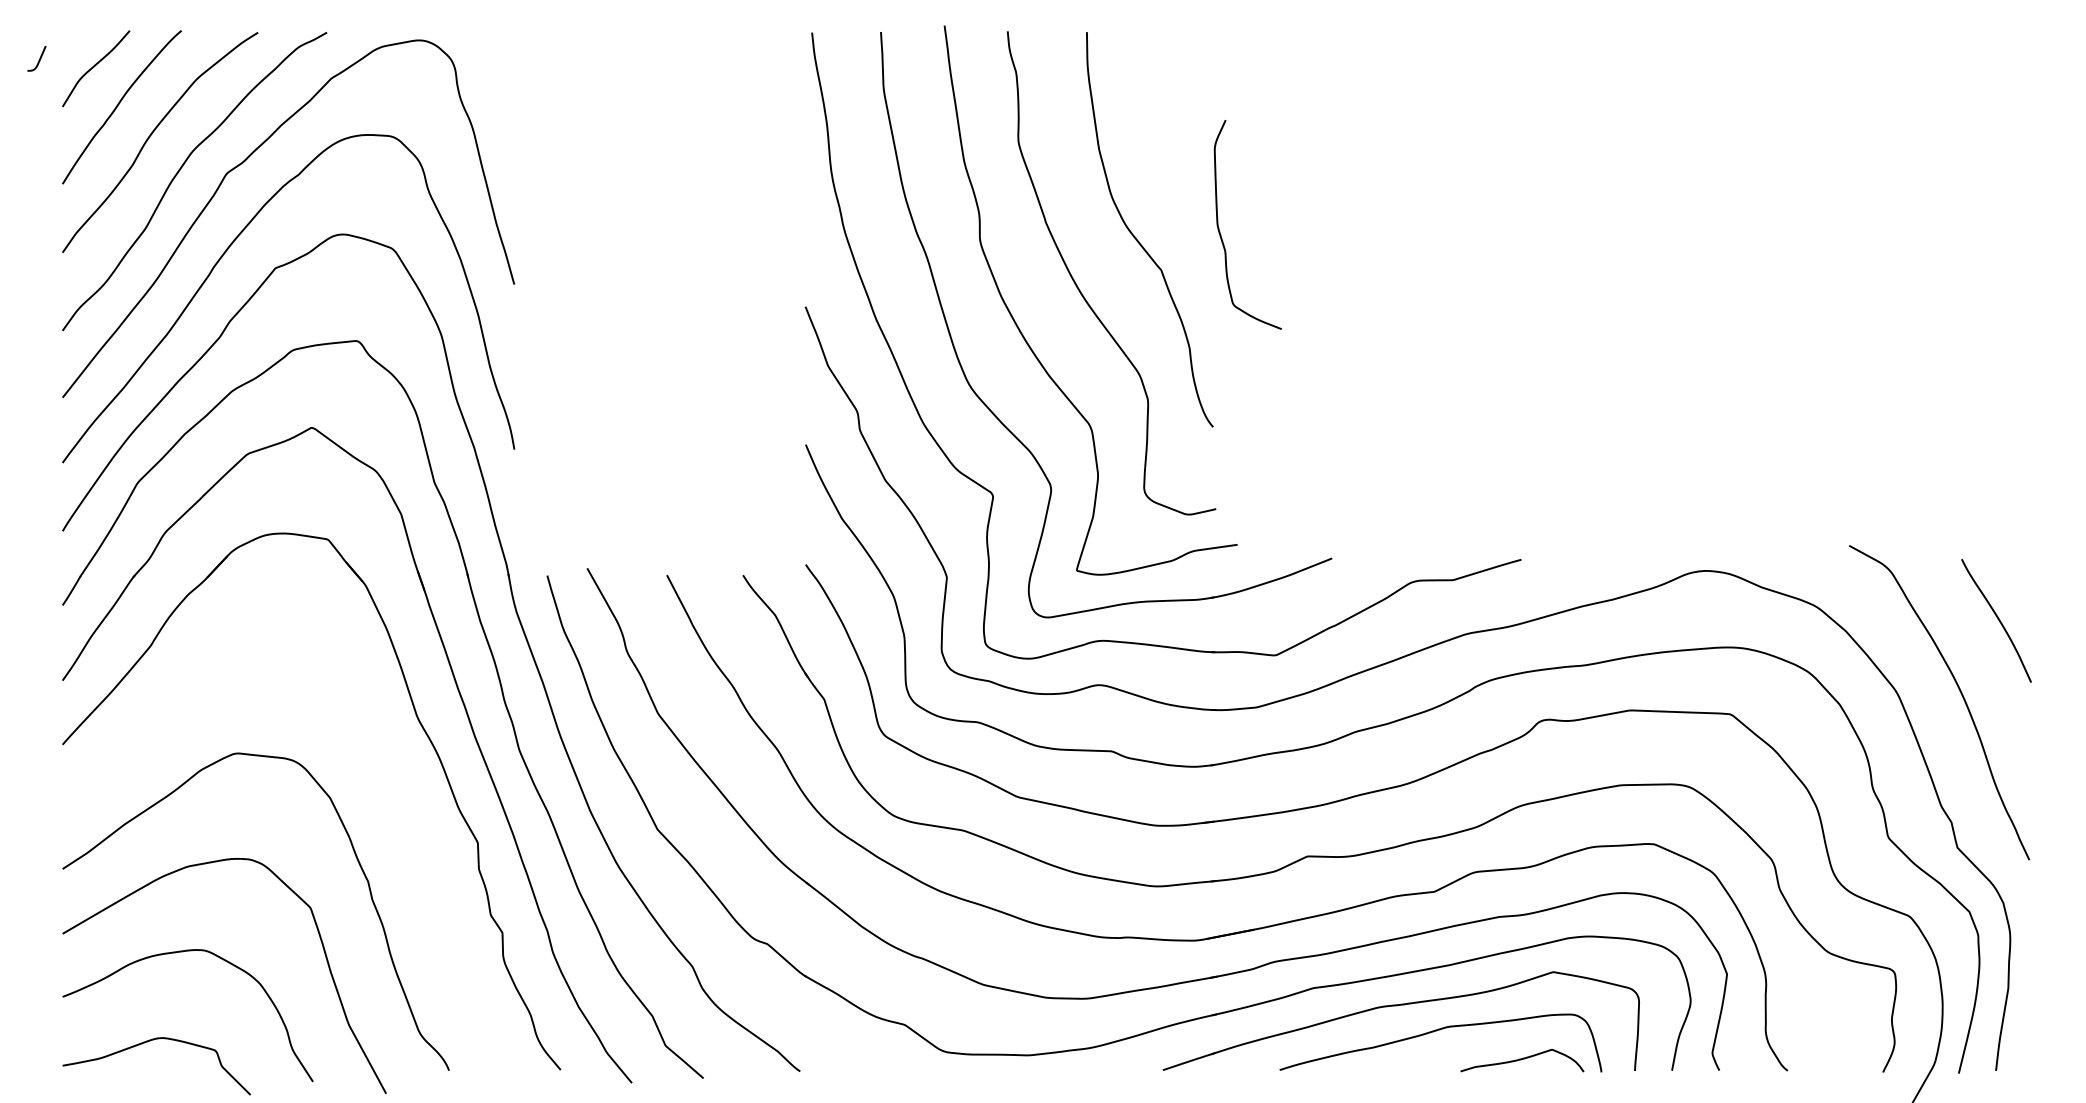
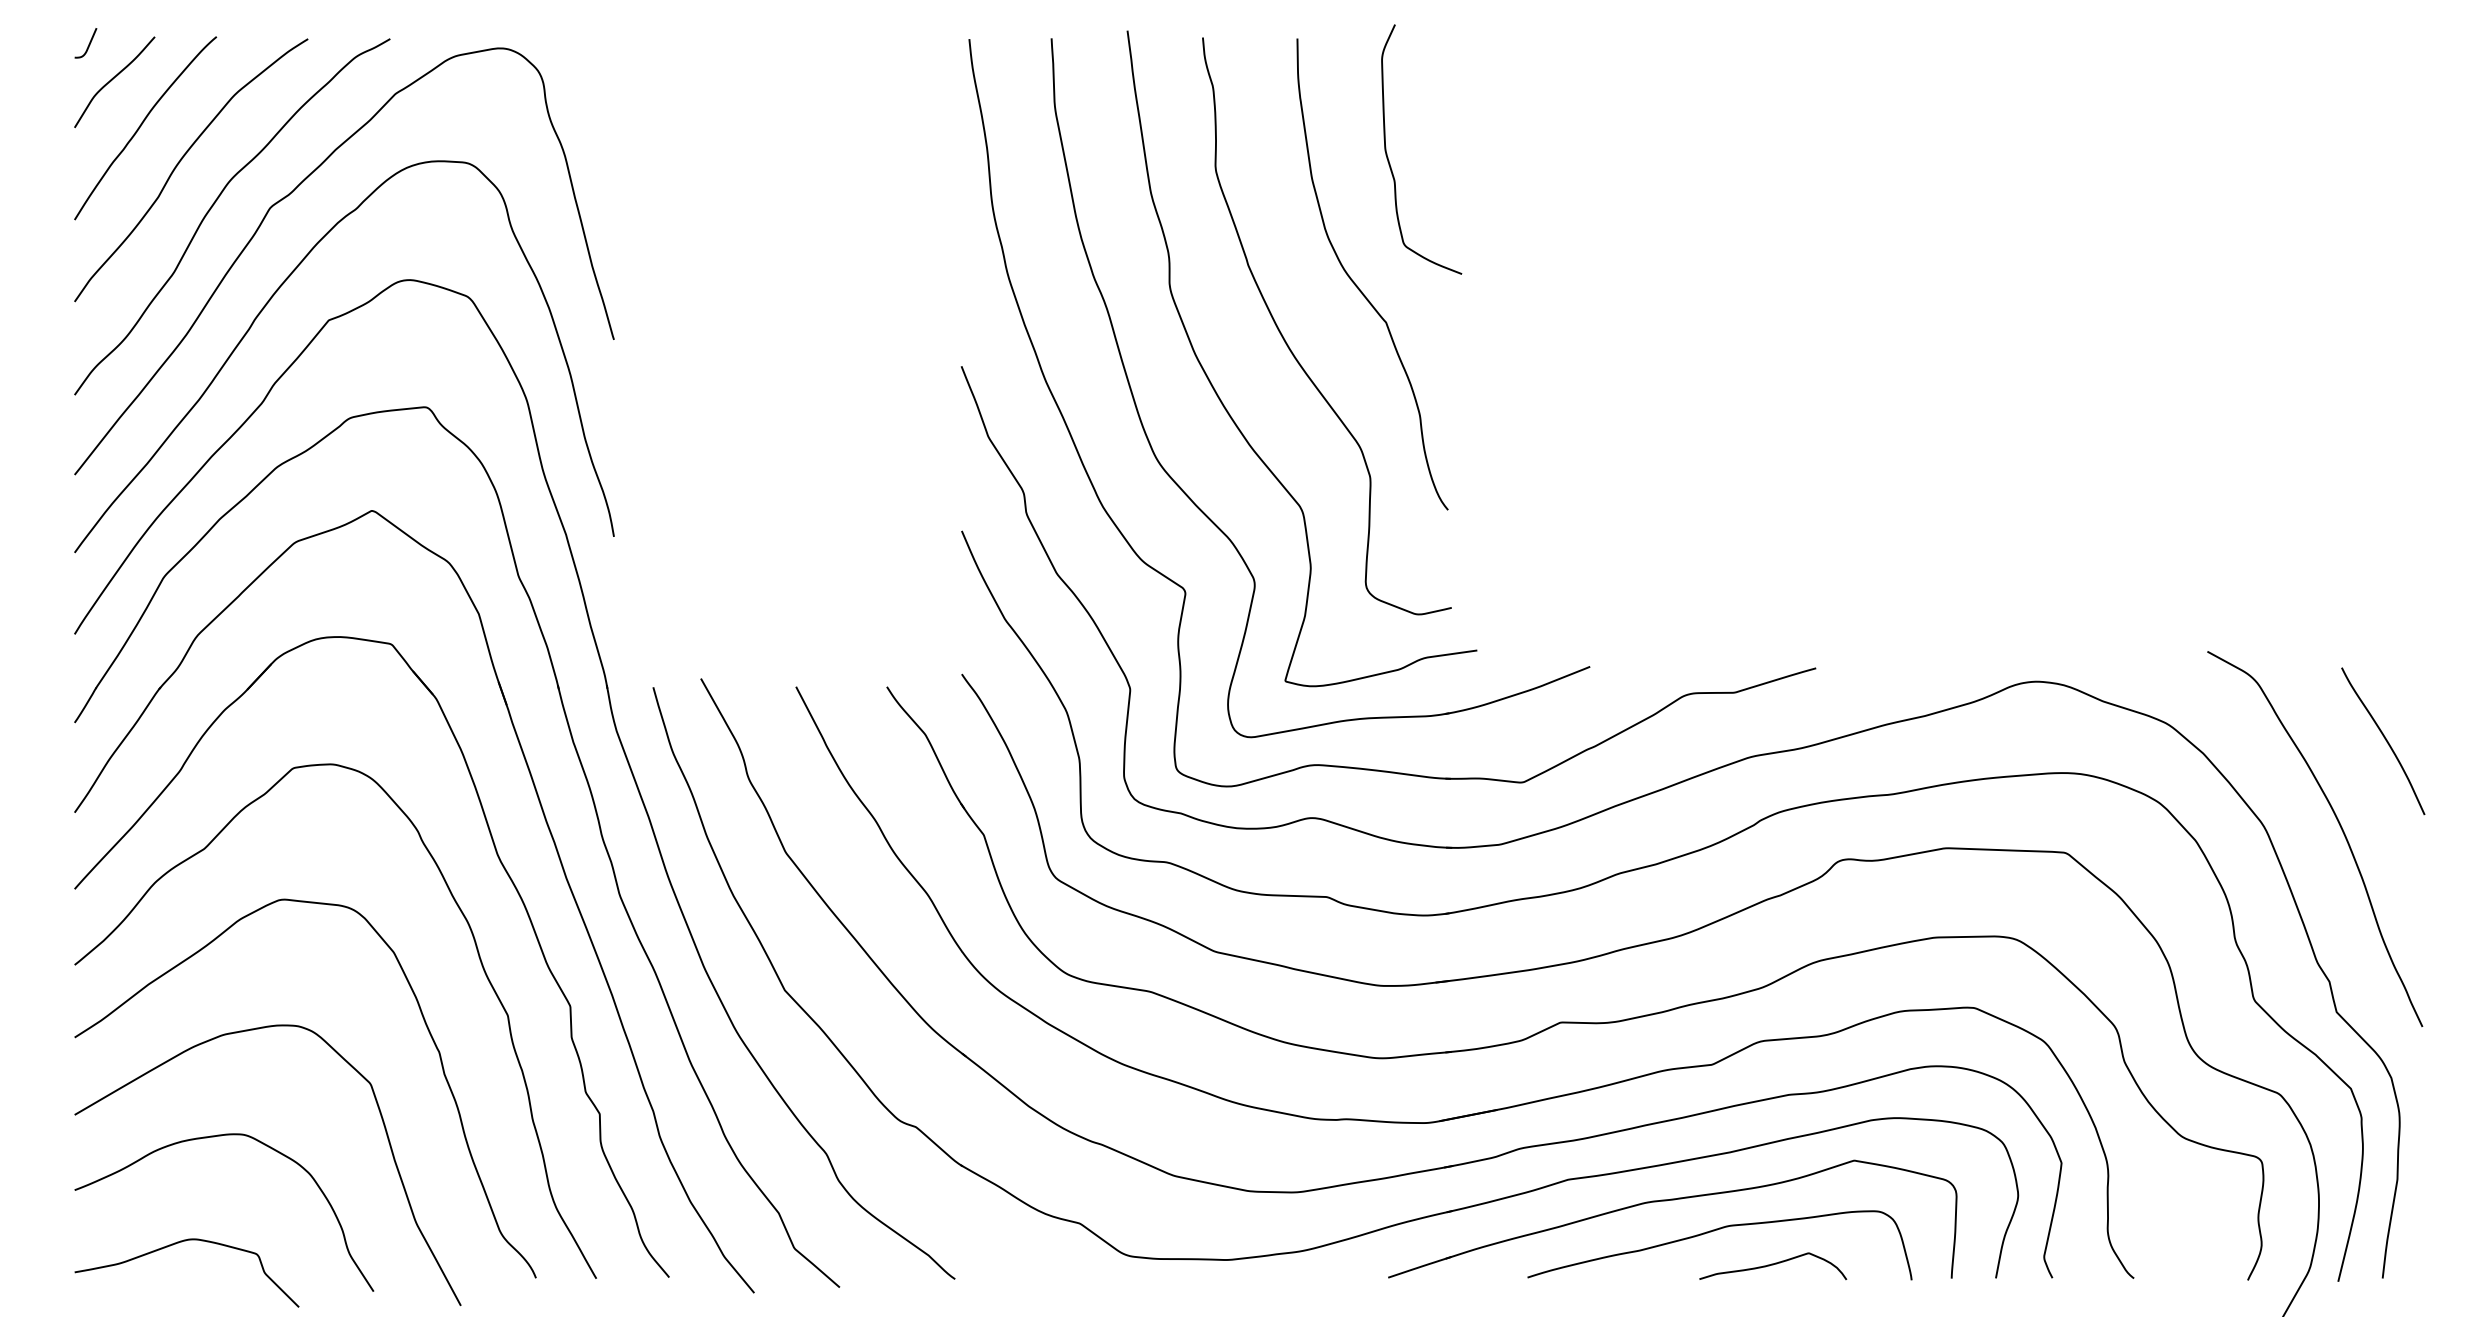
curve: (39, 59) -> (88, 44), moved
curve: (1221, 234) -> (1389, 160), moved
curve: (403, 809) -> (481, 966), added
curve: (1522, 1059) -> (1773, 1265), moved

